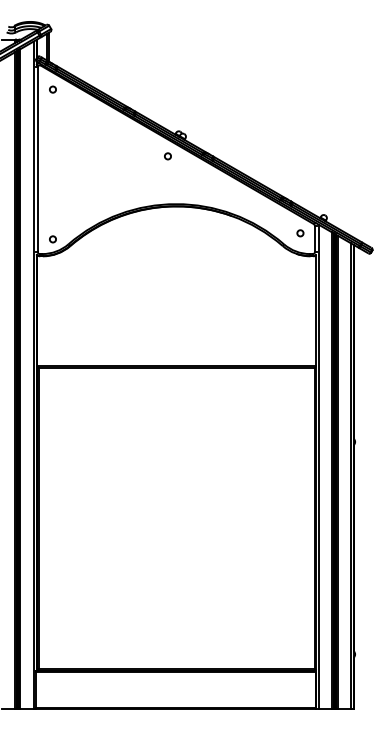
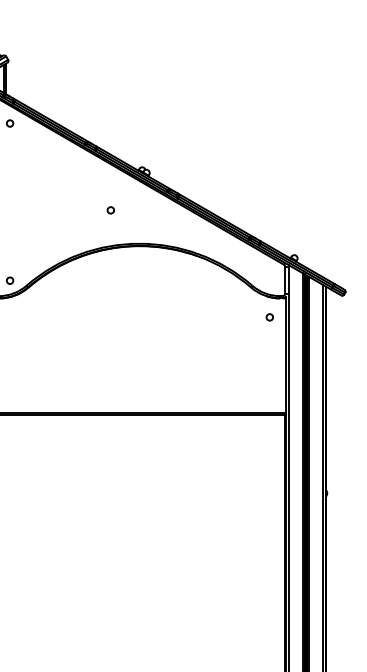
circle: (167, 156) -> (110, 210), moved
circle: (300, 233) -> (269, 317), moved

